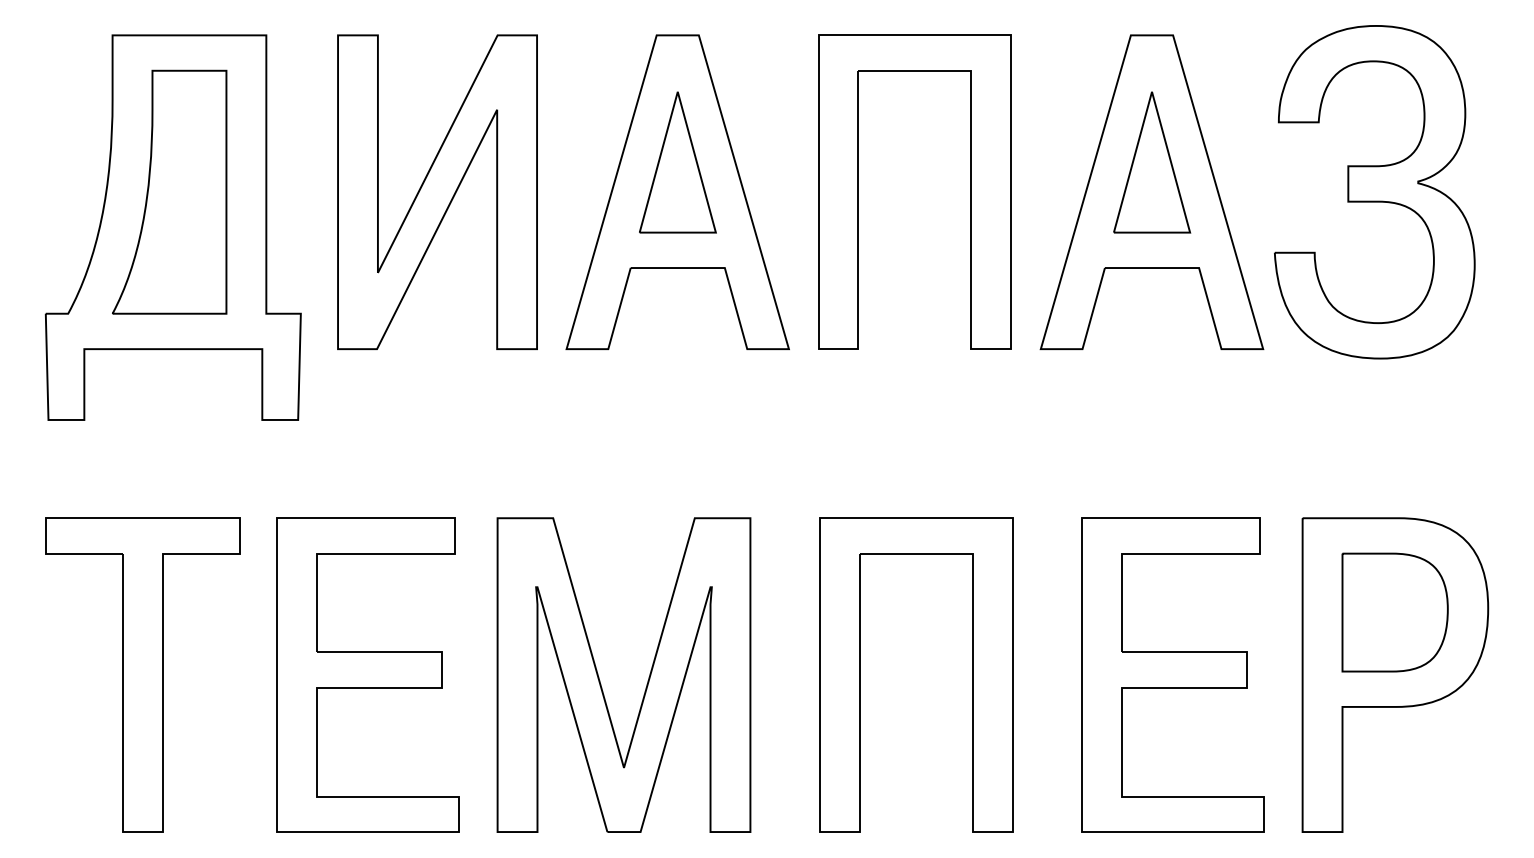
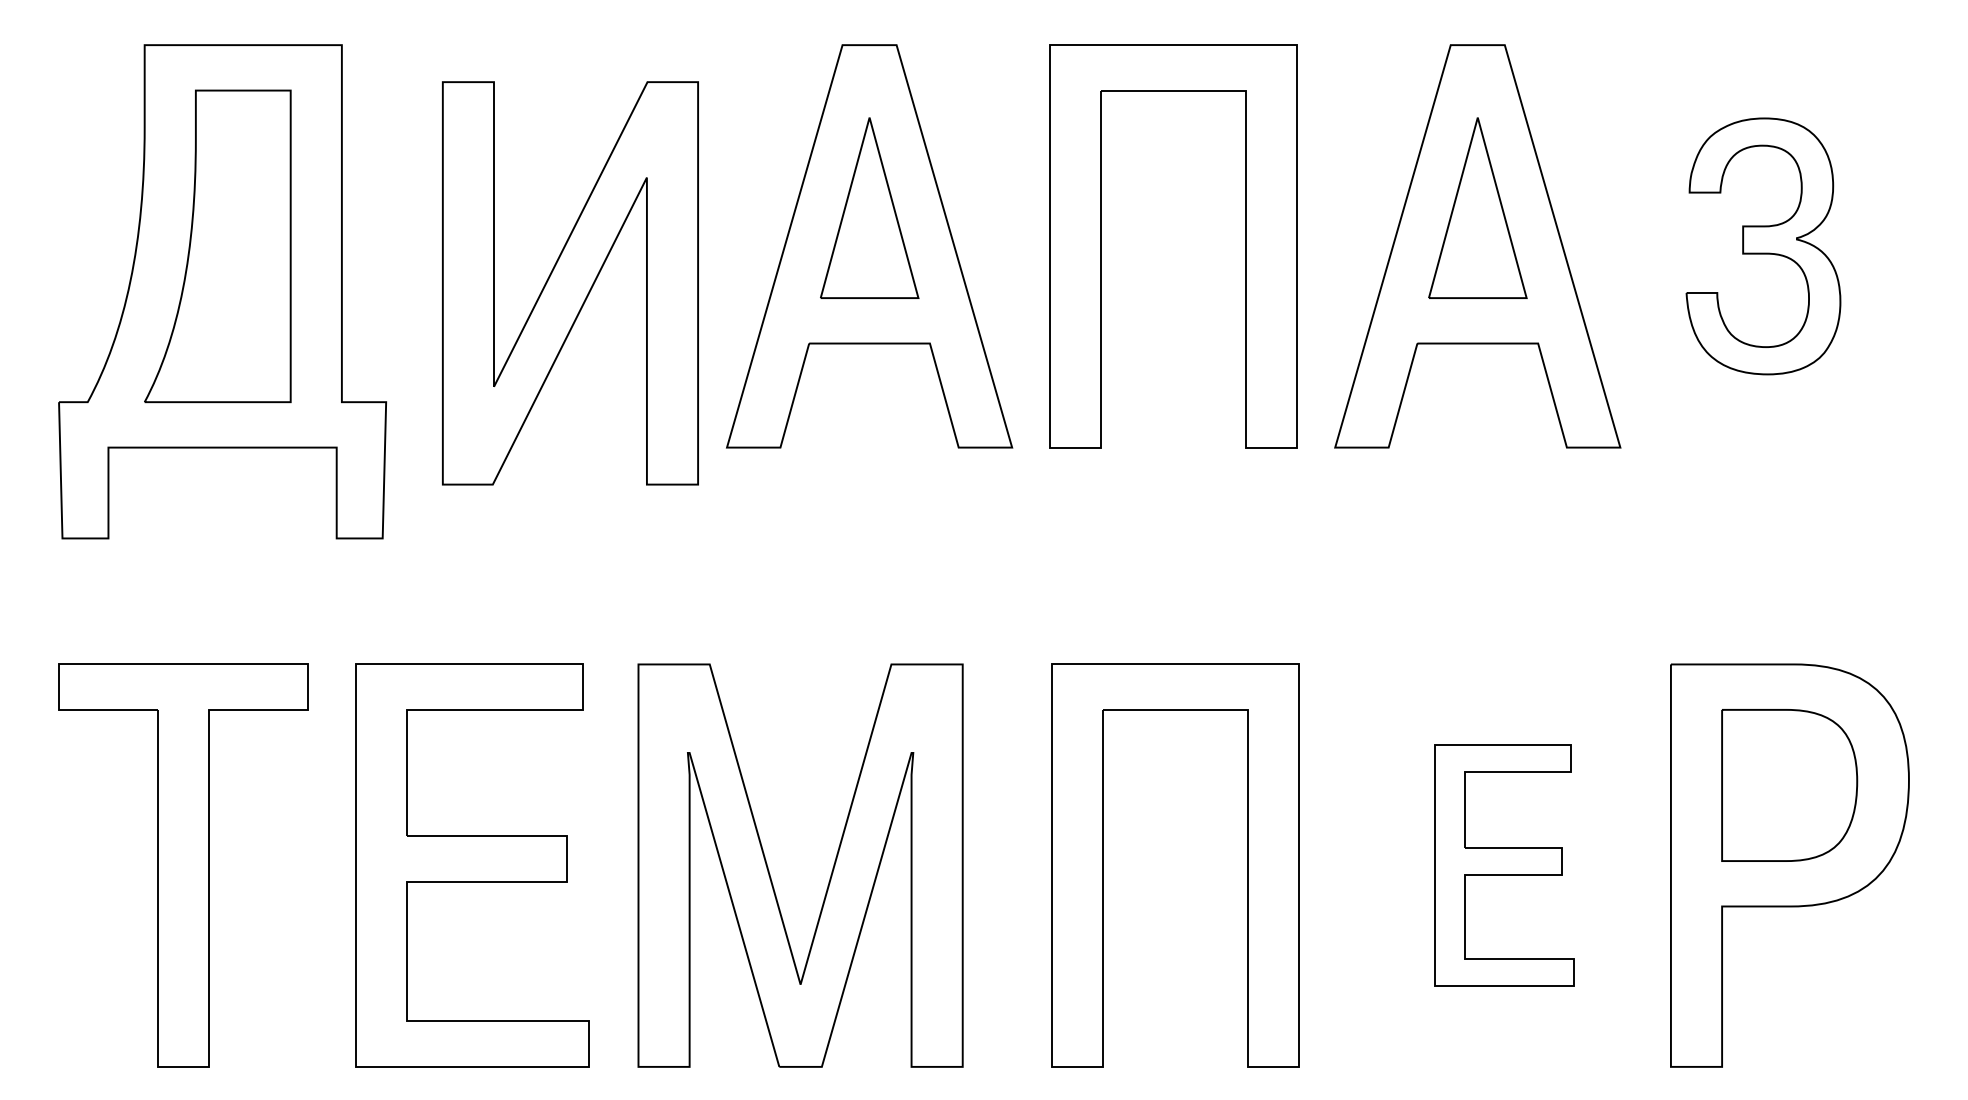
part: (437, 192) -> (570, 283), moved
part: (1374, 192) -> (1763, 246), size x0.6
part: (1172, 674) -> (1504, 865), size x0.6

